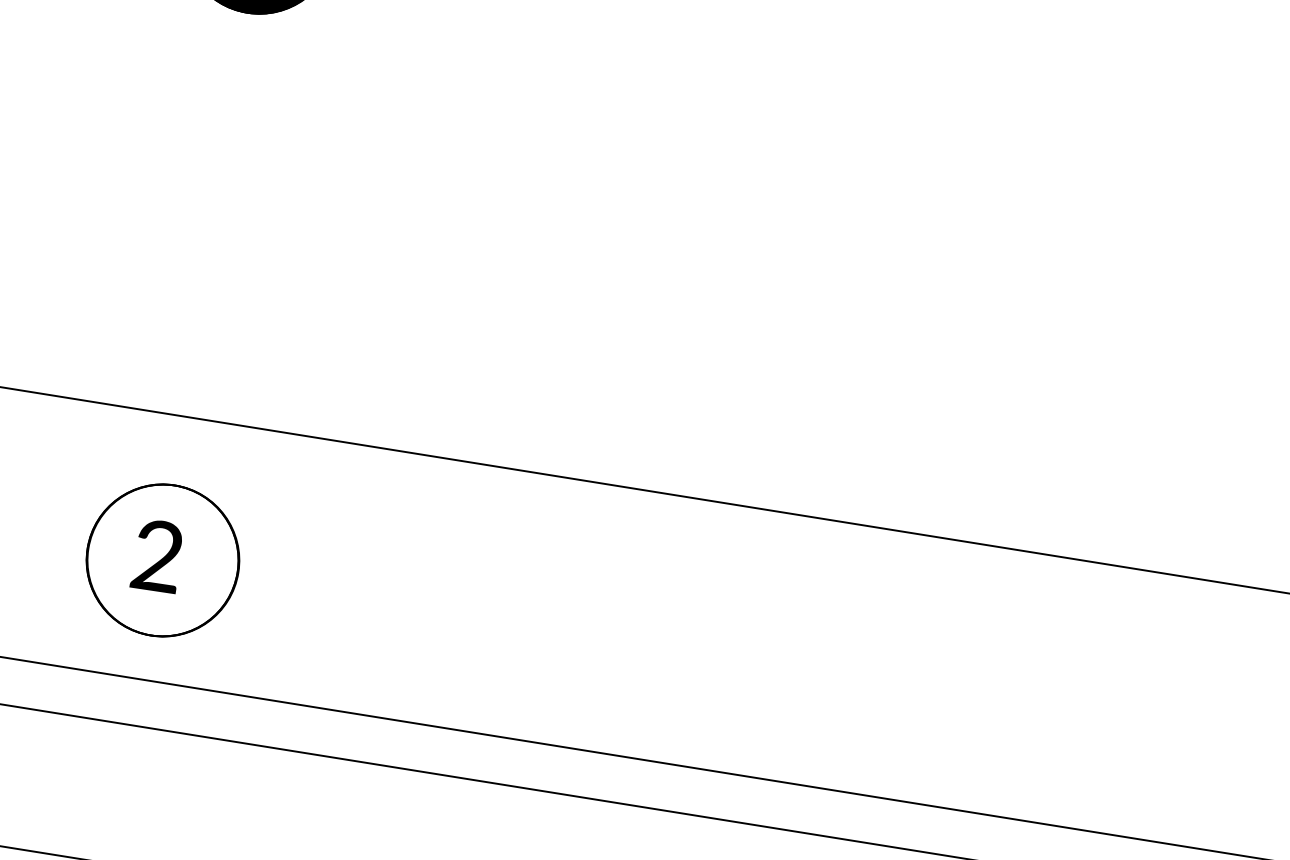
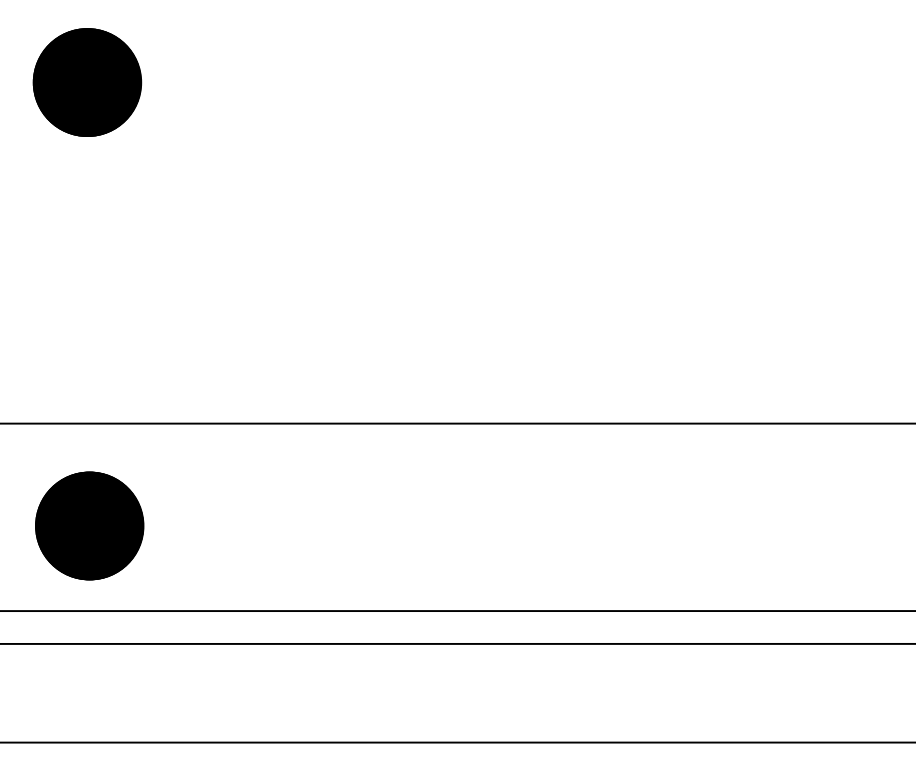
fill: (162, 559) -> (89, 525), added

